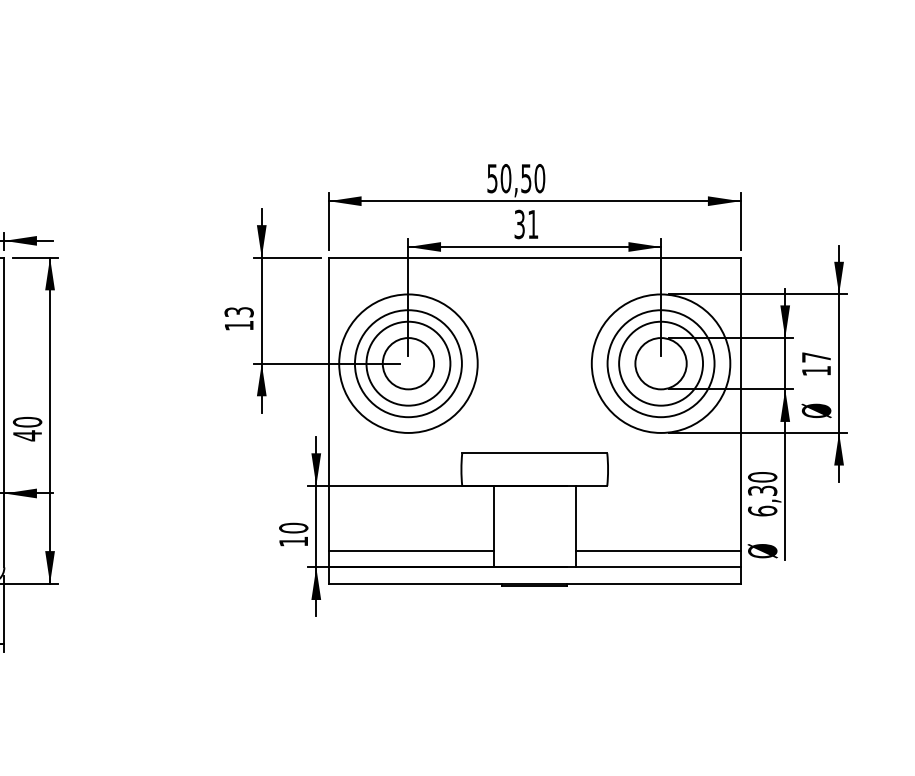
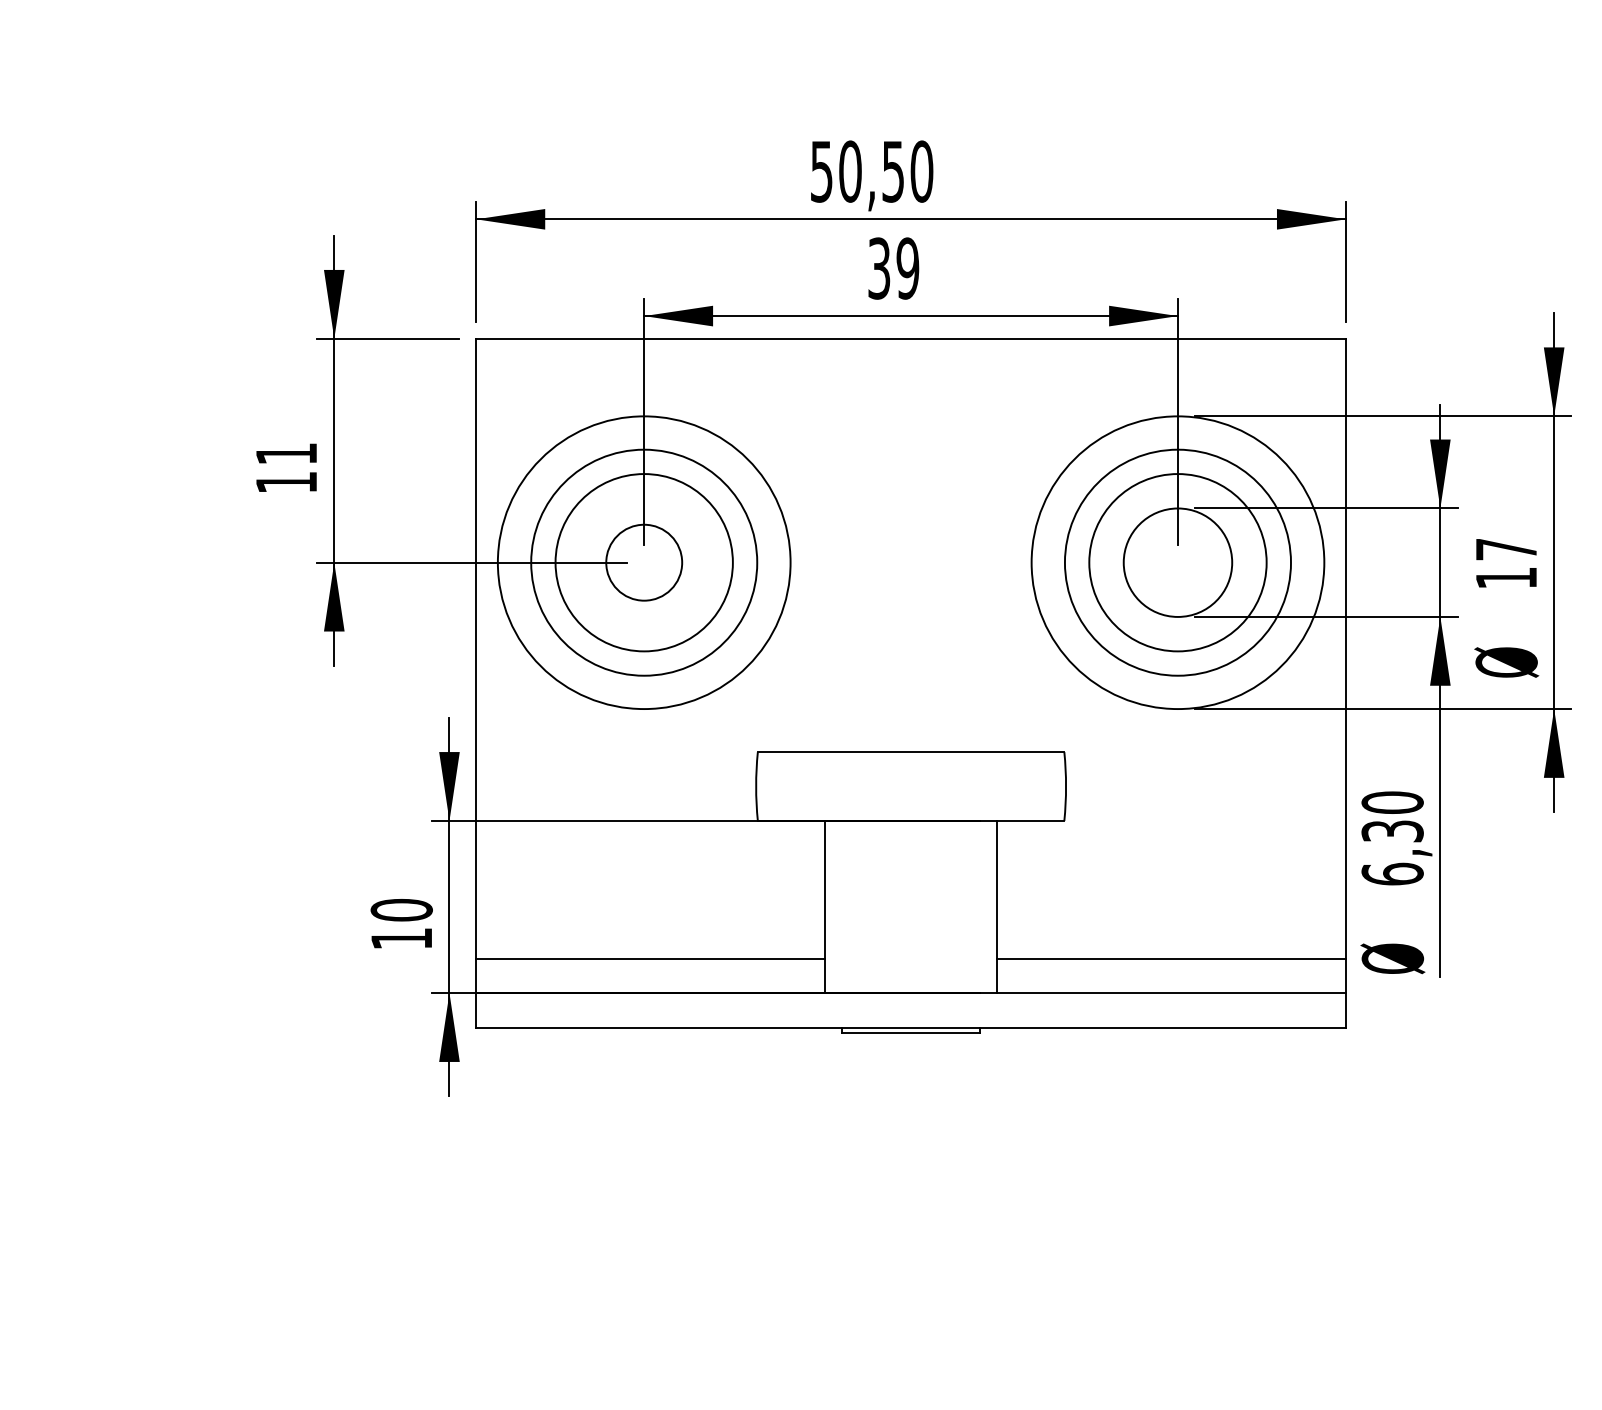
text: (532, 224) -> (906, 268), 31 -> 39
text: (238, 312) -> (285, 454), 13 -> 11
circle: (408, 363) -> (644, 562), size x0.7

